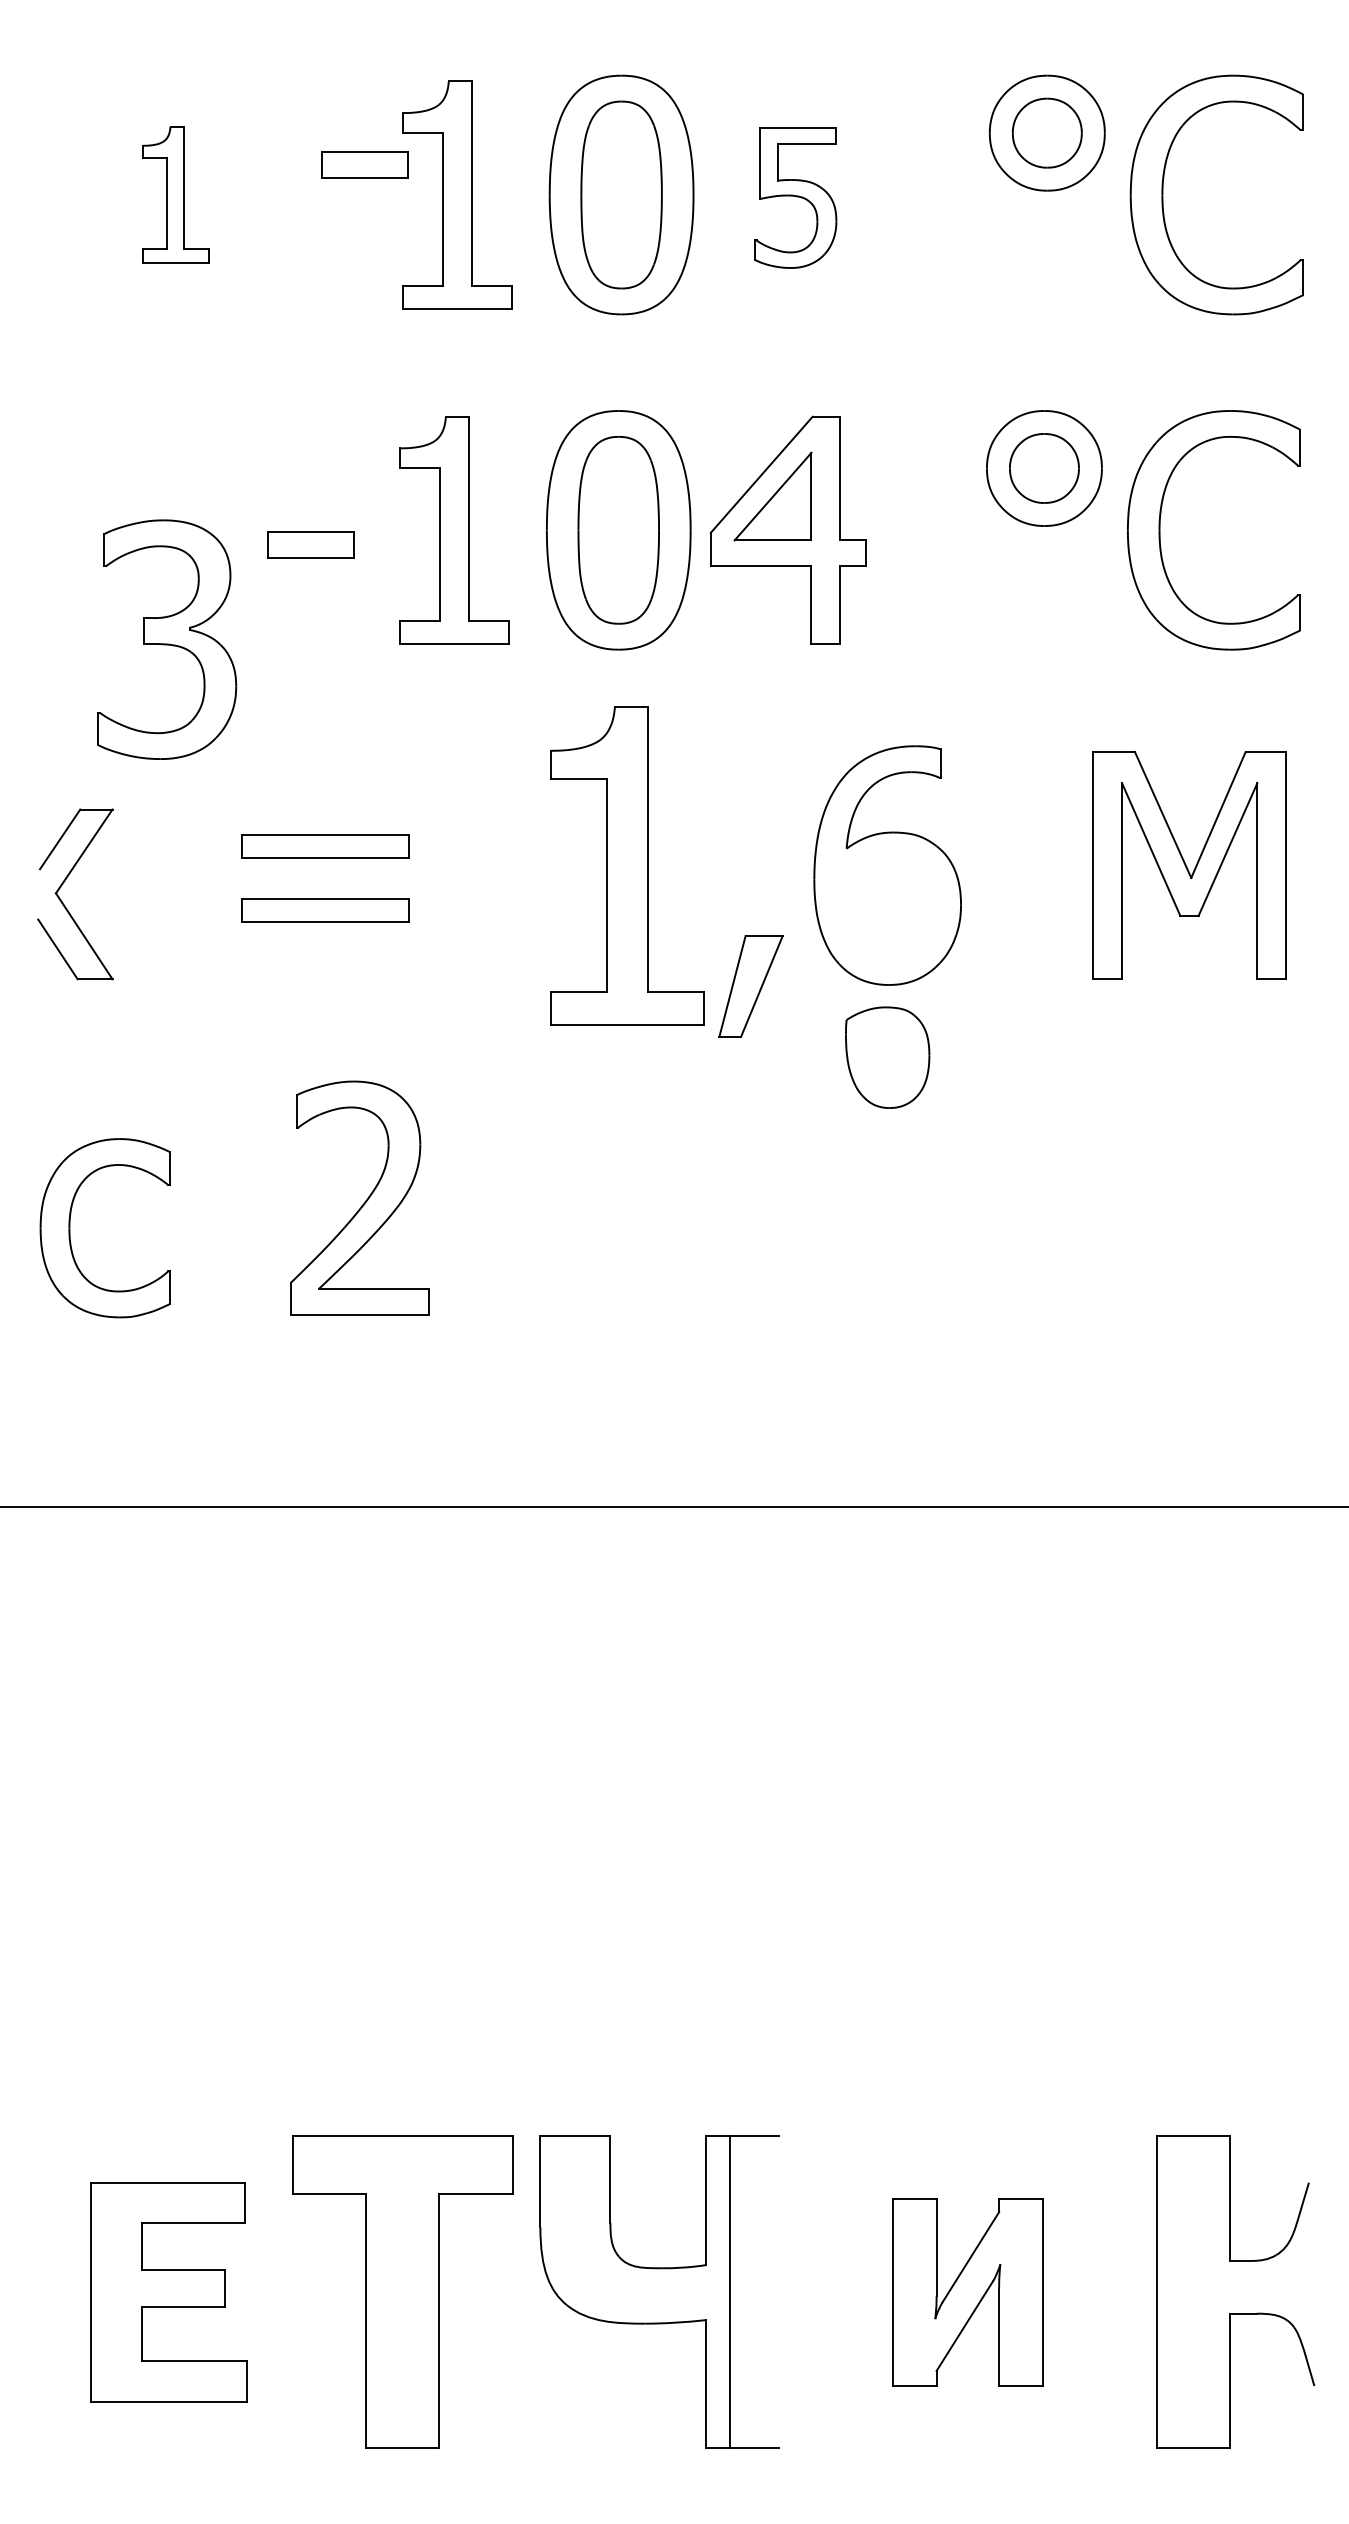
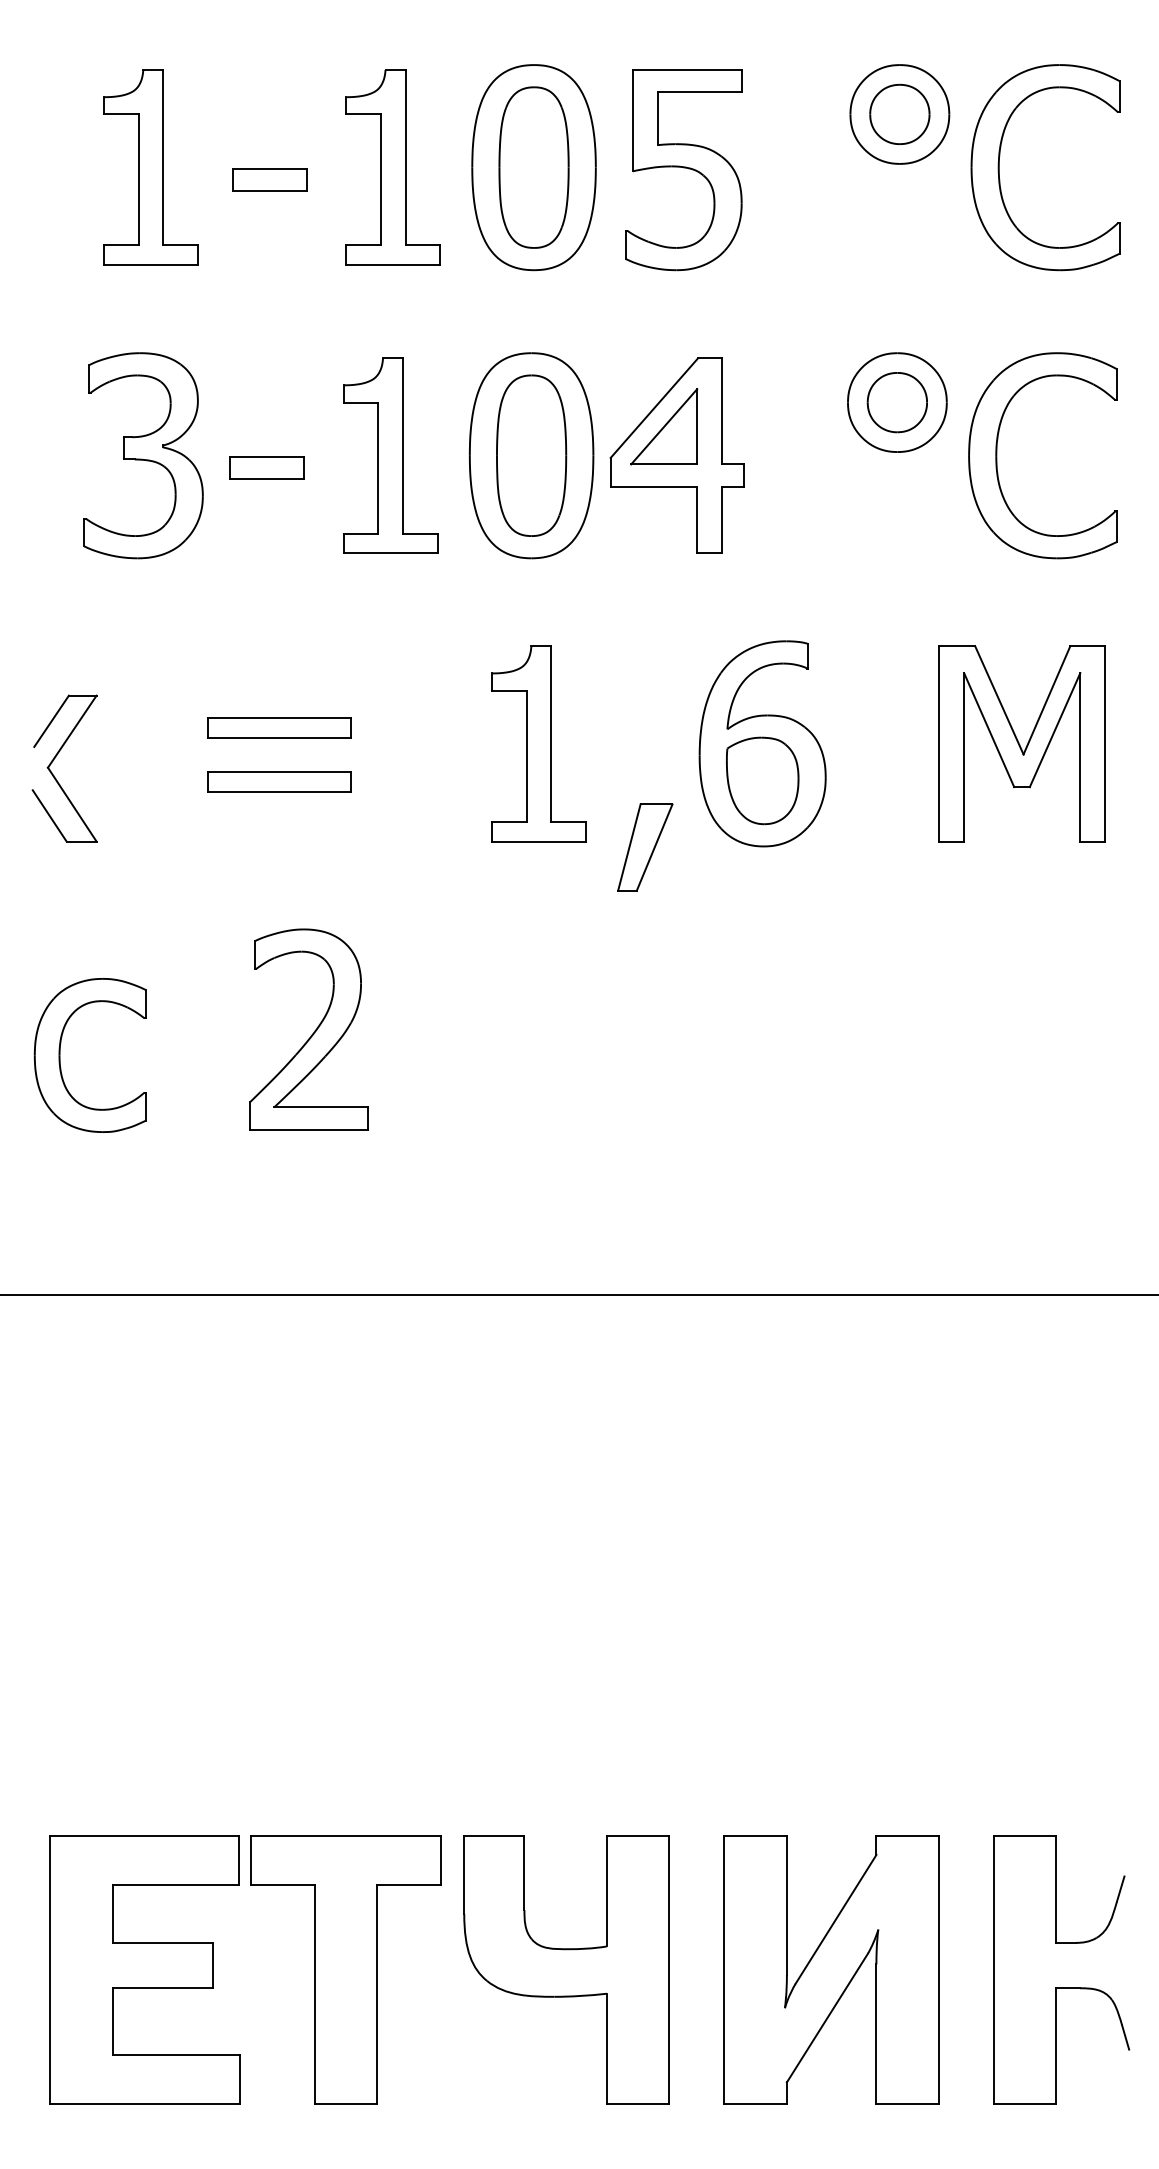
part: (364, 164) -> (269, 179), moved
part: (175, 194) -> (150, 167), size x1.67
part: (795, 198) -> (683, 170), size x1.67
part: (167, 639) -> (143, 455), moved
part: (626, 865) -> (538, 743), size x0.71
part: (887, 1057) -> (762, 780), moved
part: (168, 2291) -> (144, 1969), size x1.43
line: (730, 2291) -> (669, 1969), moved
part: (967, 2291) -> (831, 1969), size x1.67

